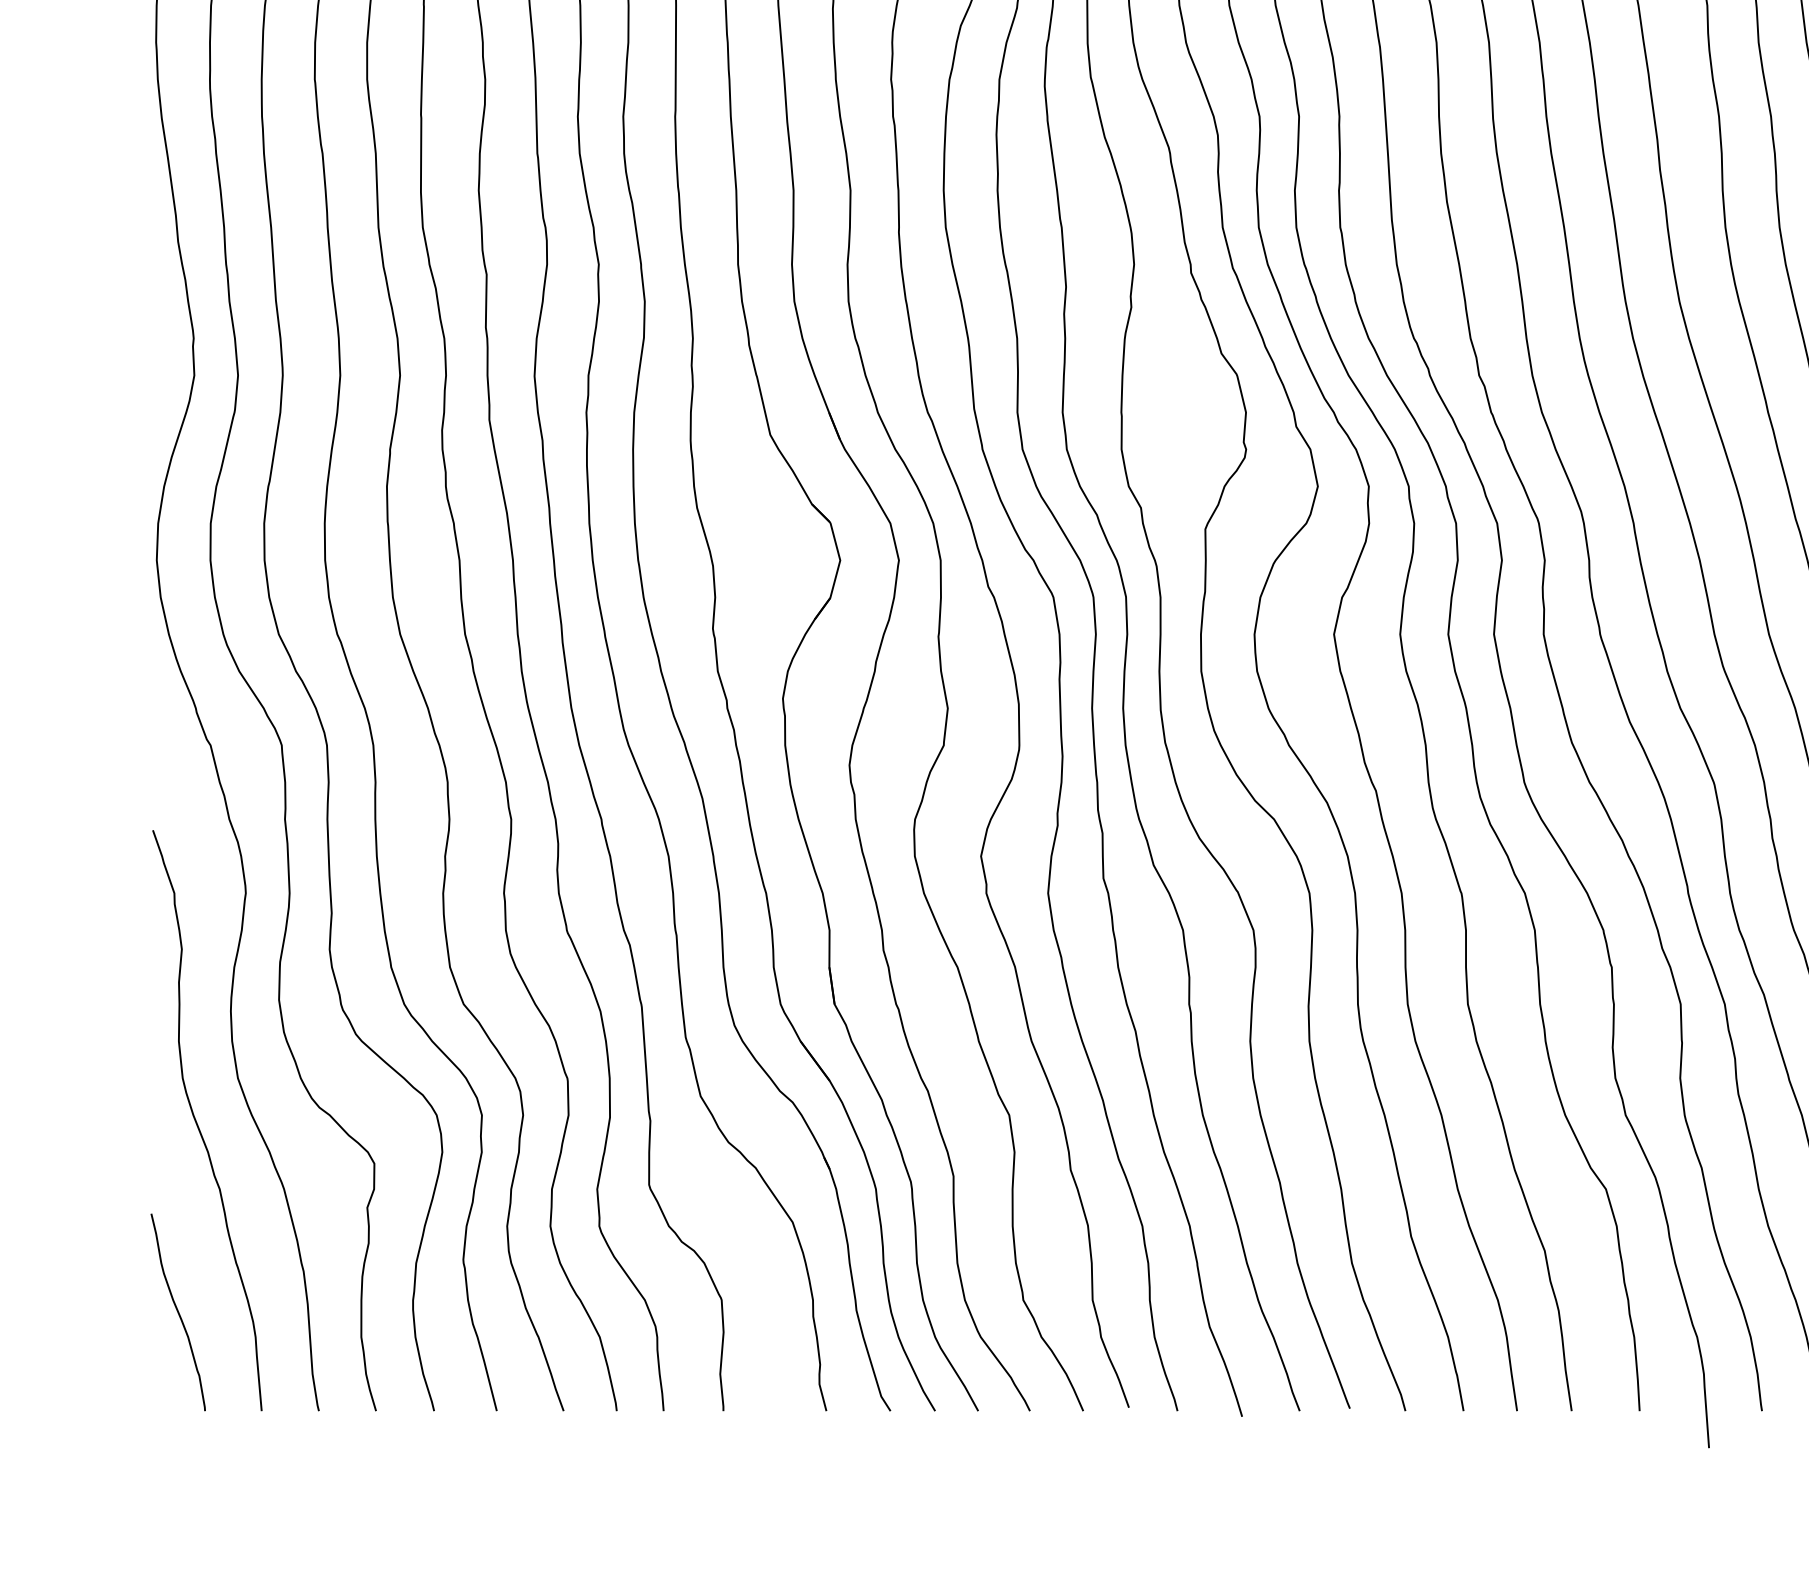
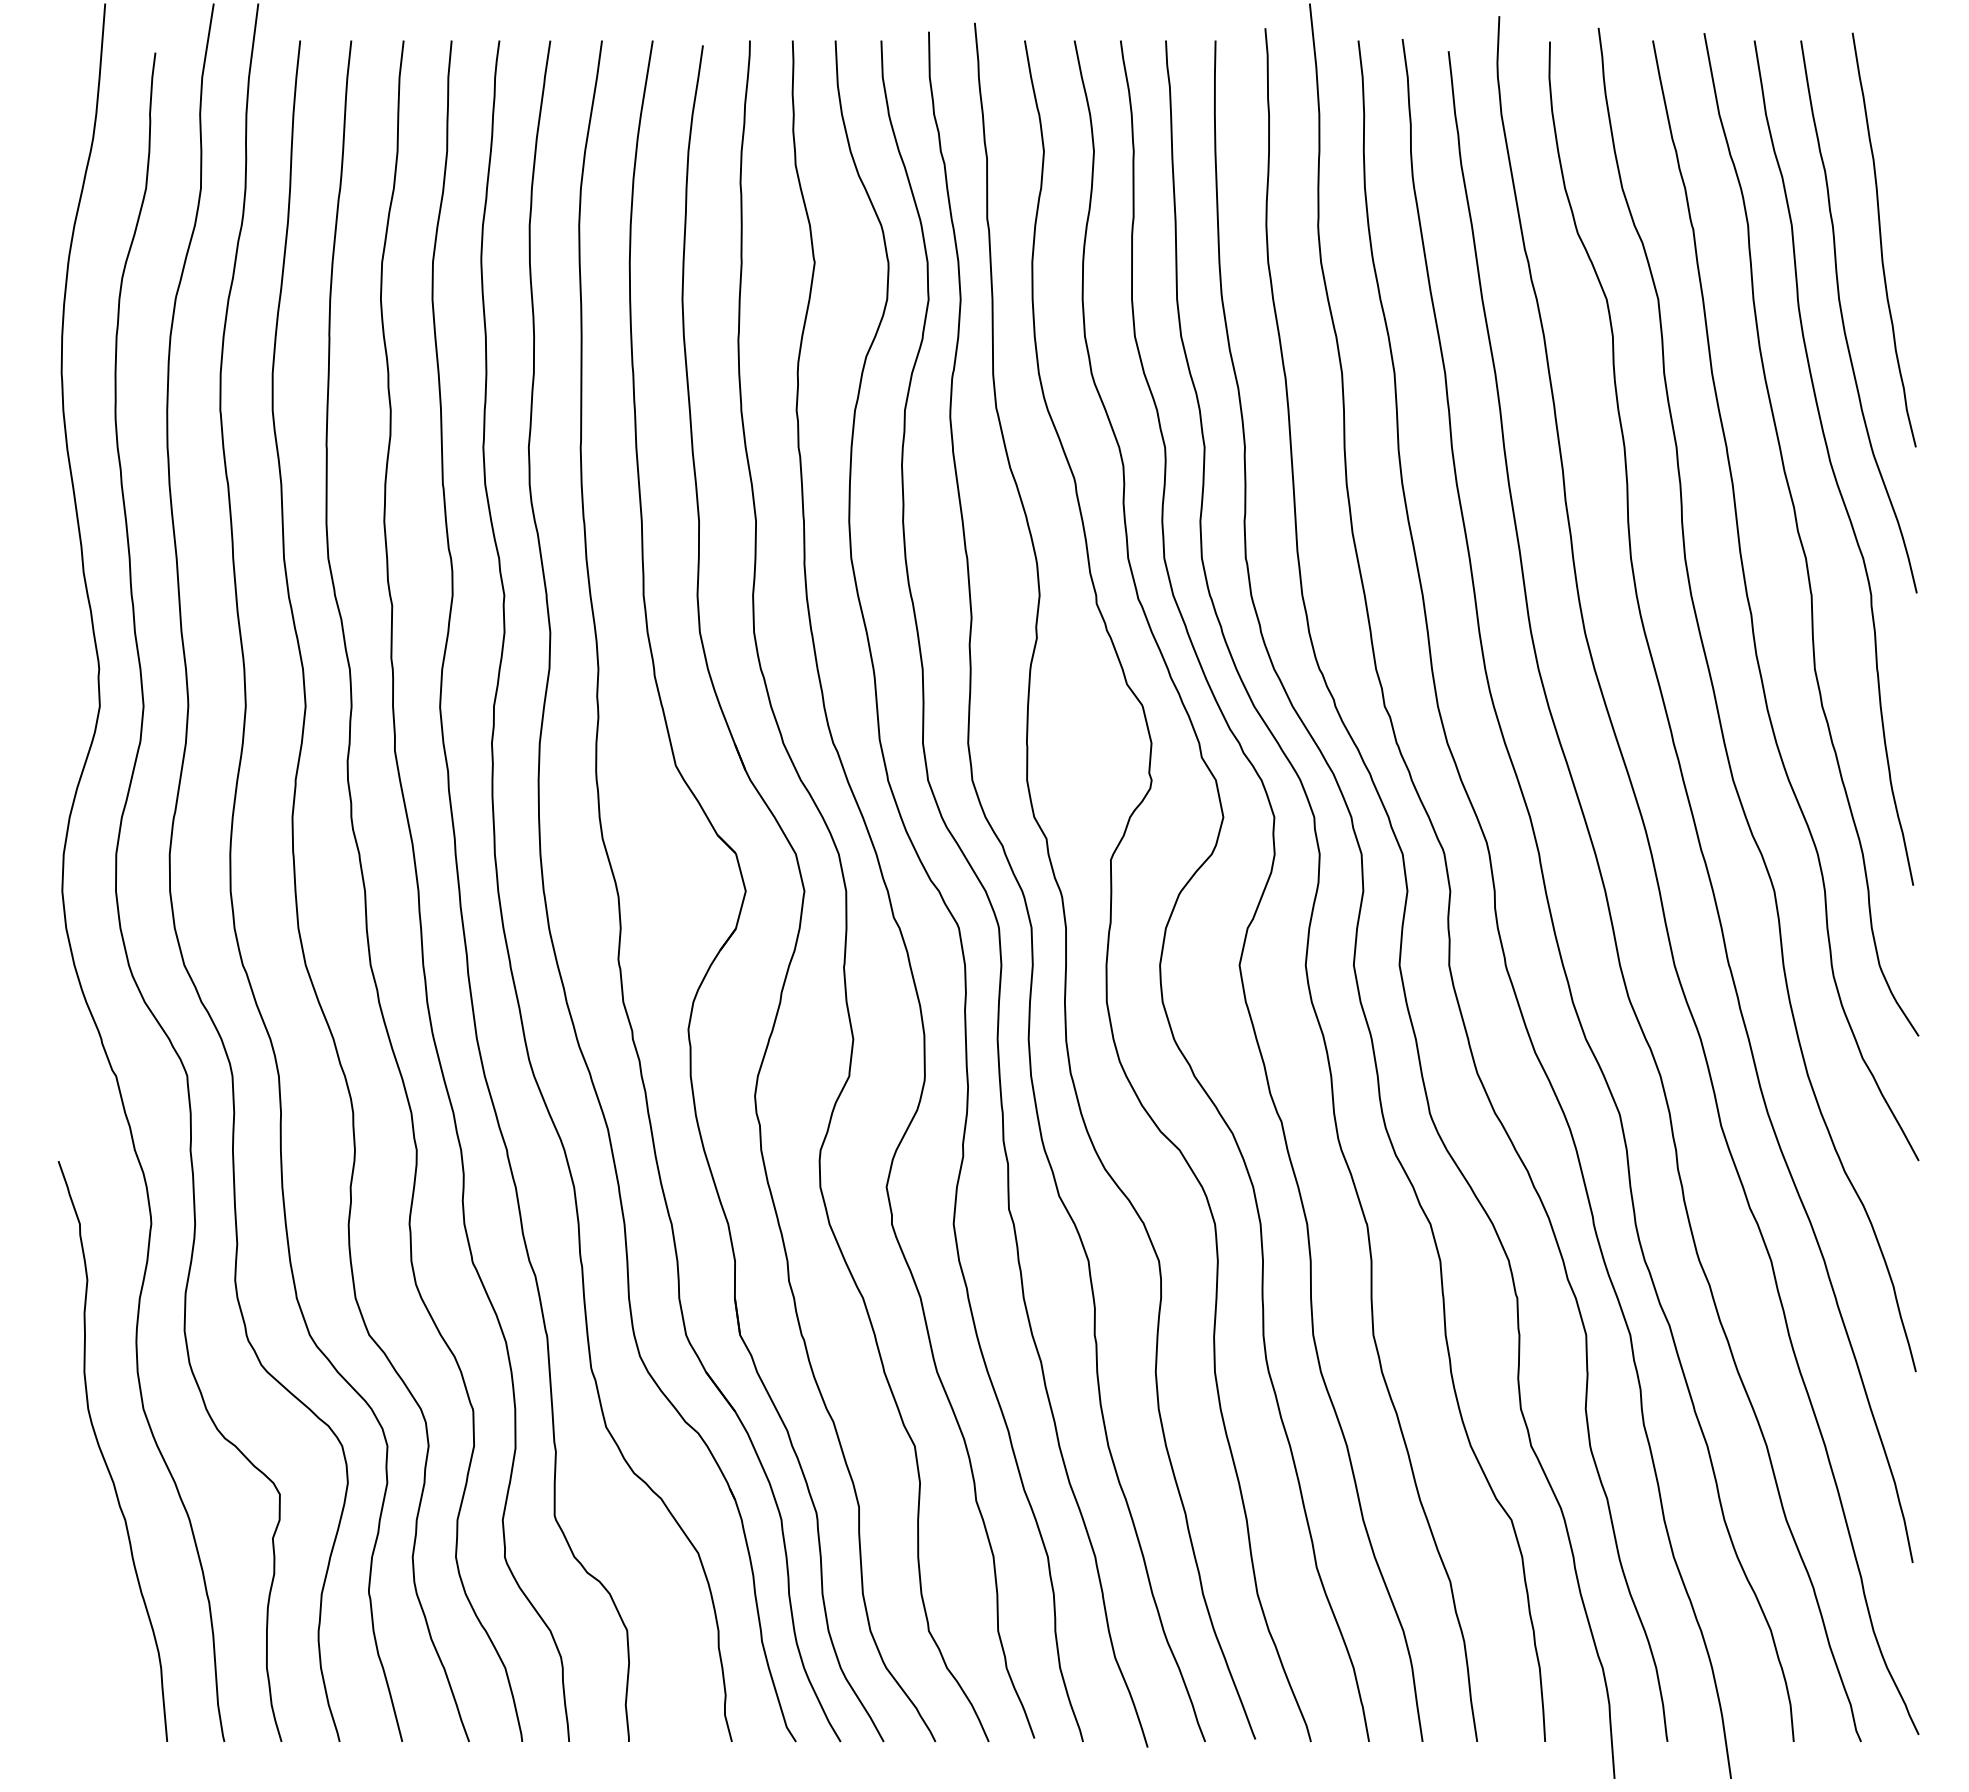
curve: (177, 1311) -> (83, 1642), removed

